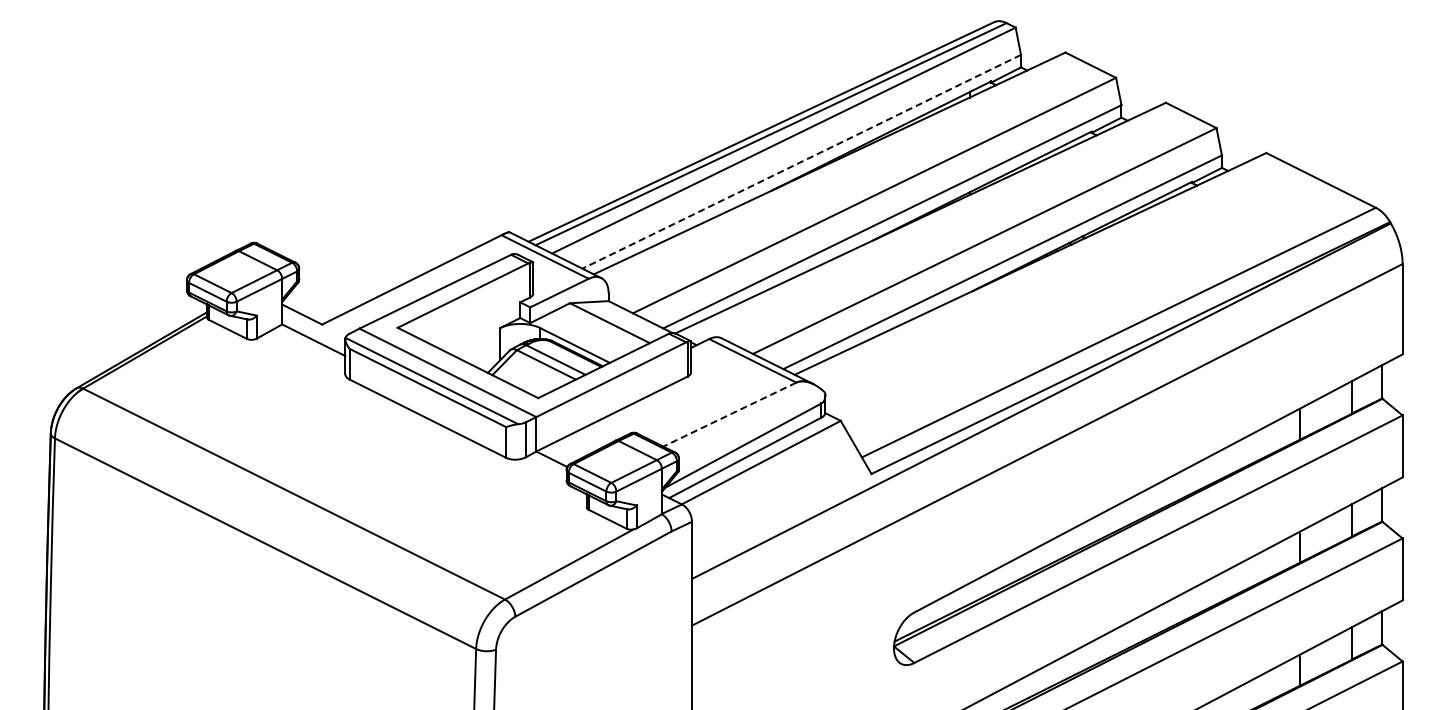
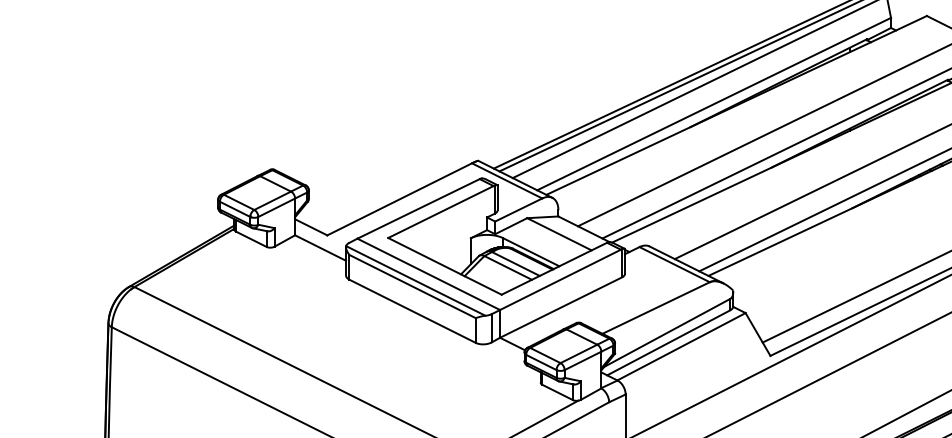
line: (801, 161) -> (713, 103), dashed -> solid
line: (729, 414) -> (655, 307), dashed -> solid

